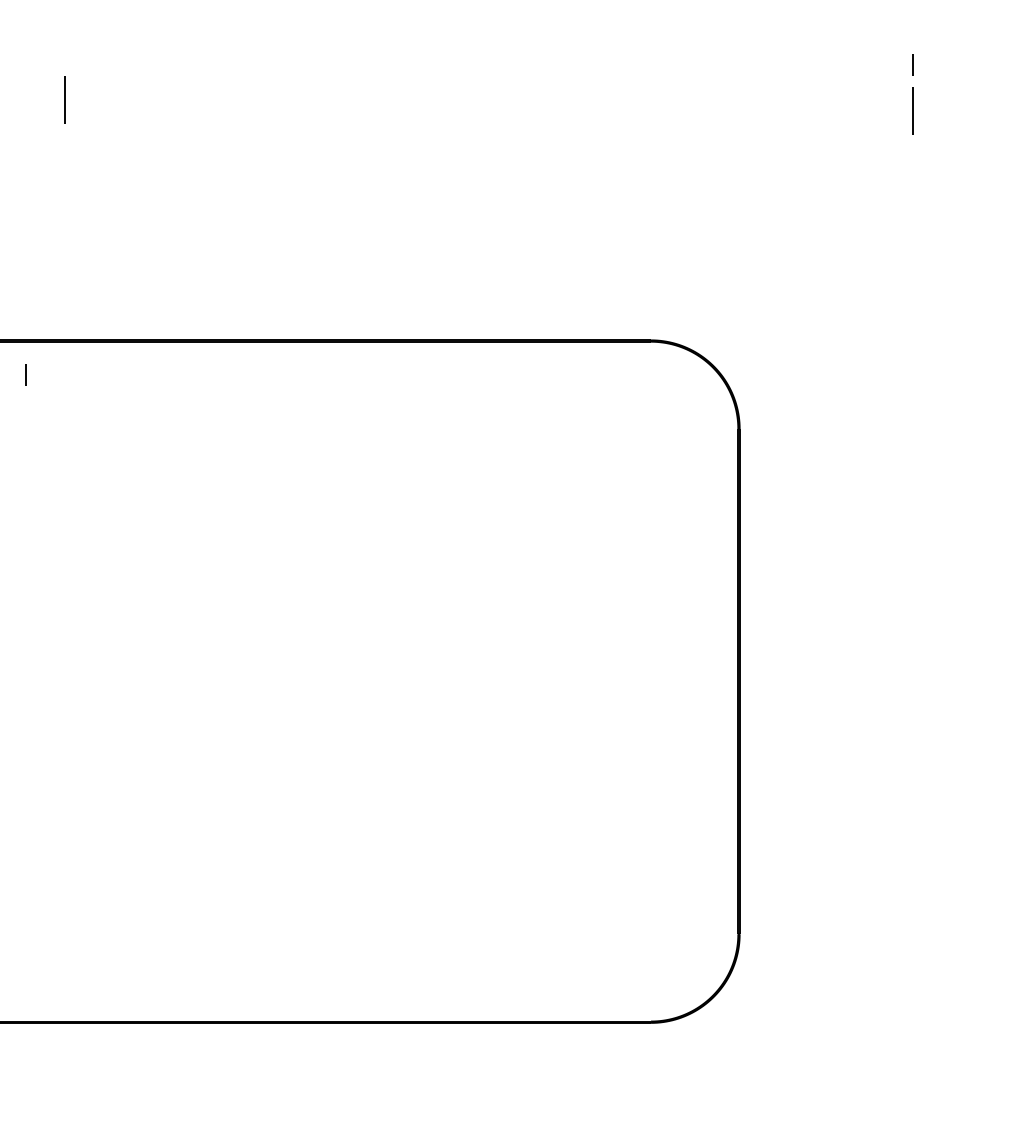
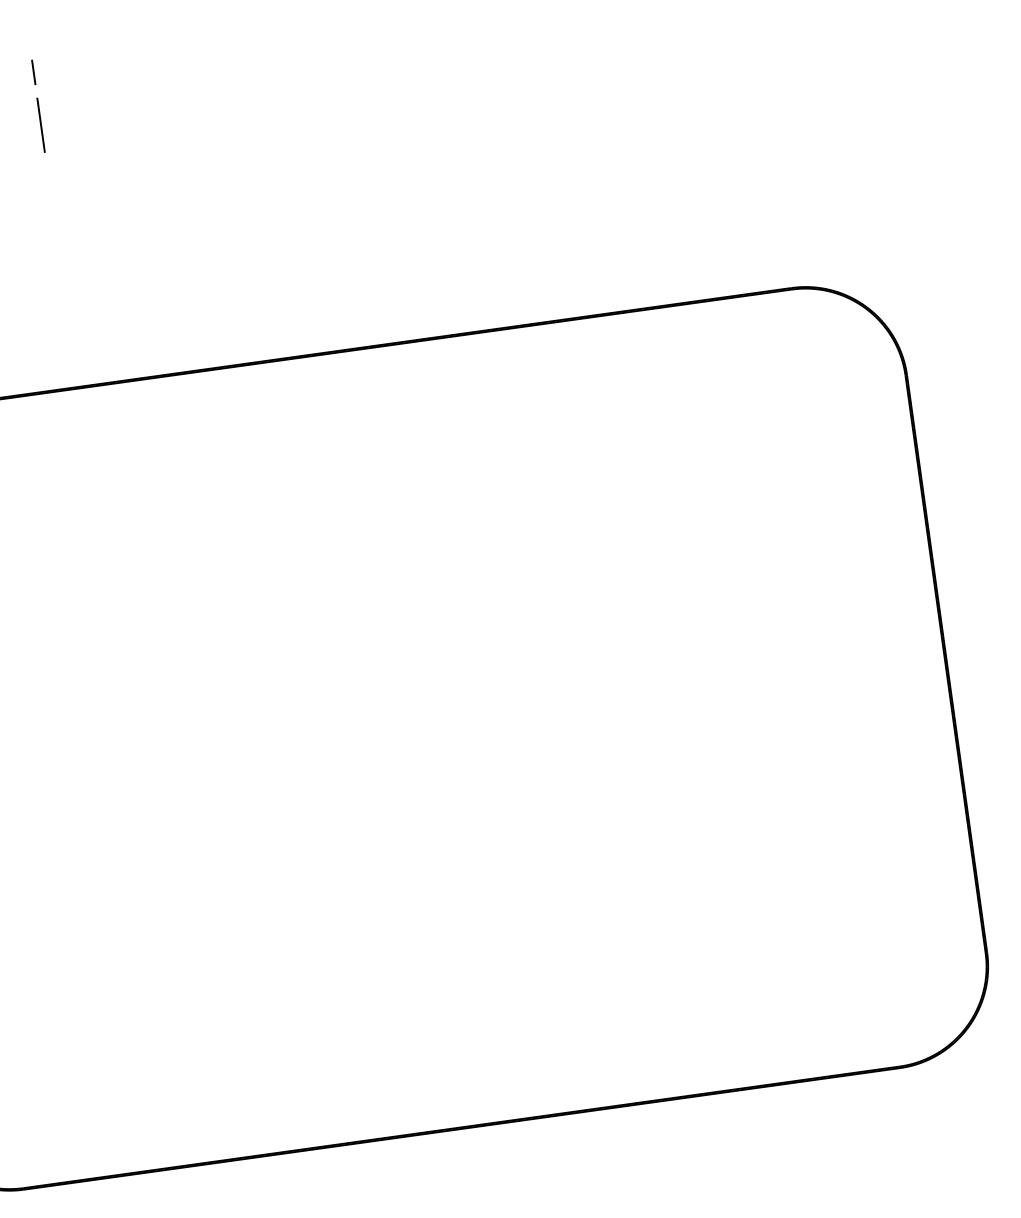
line: (64, 99) -> (40, 124), moved
line: (25, 374) -> (32, 71), moved

